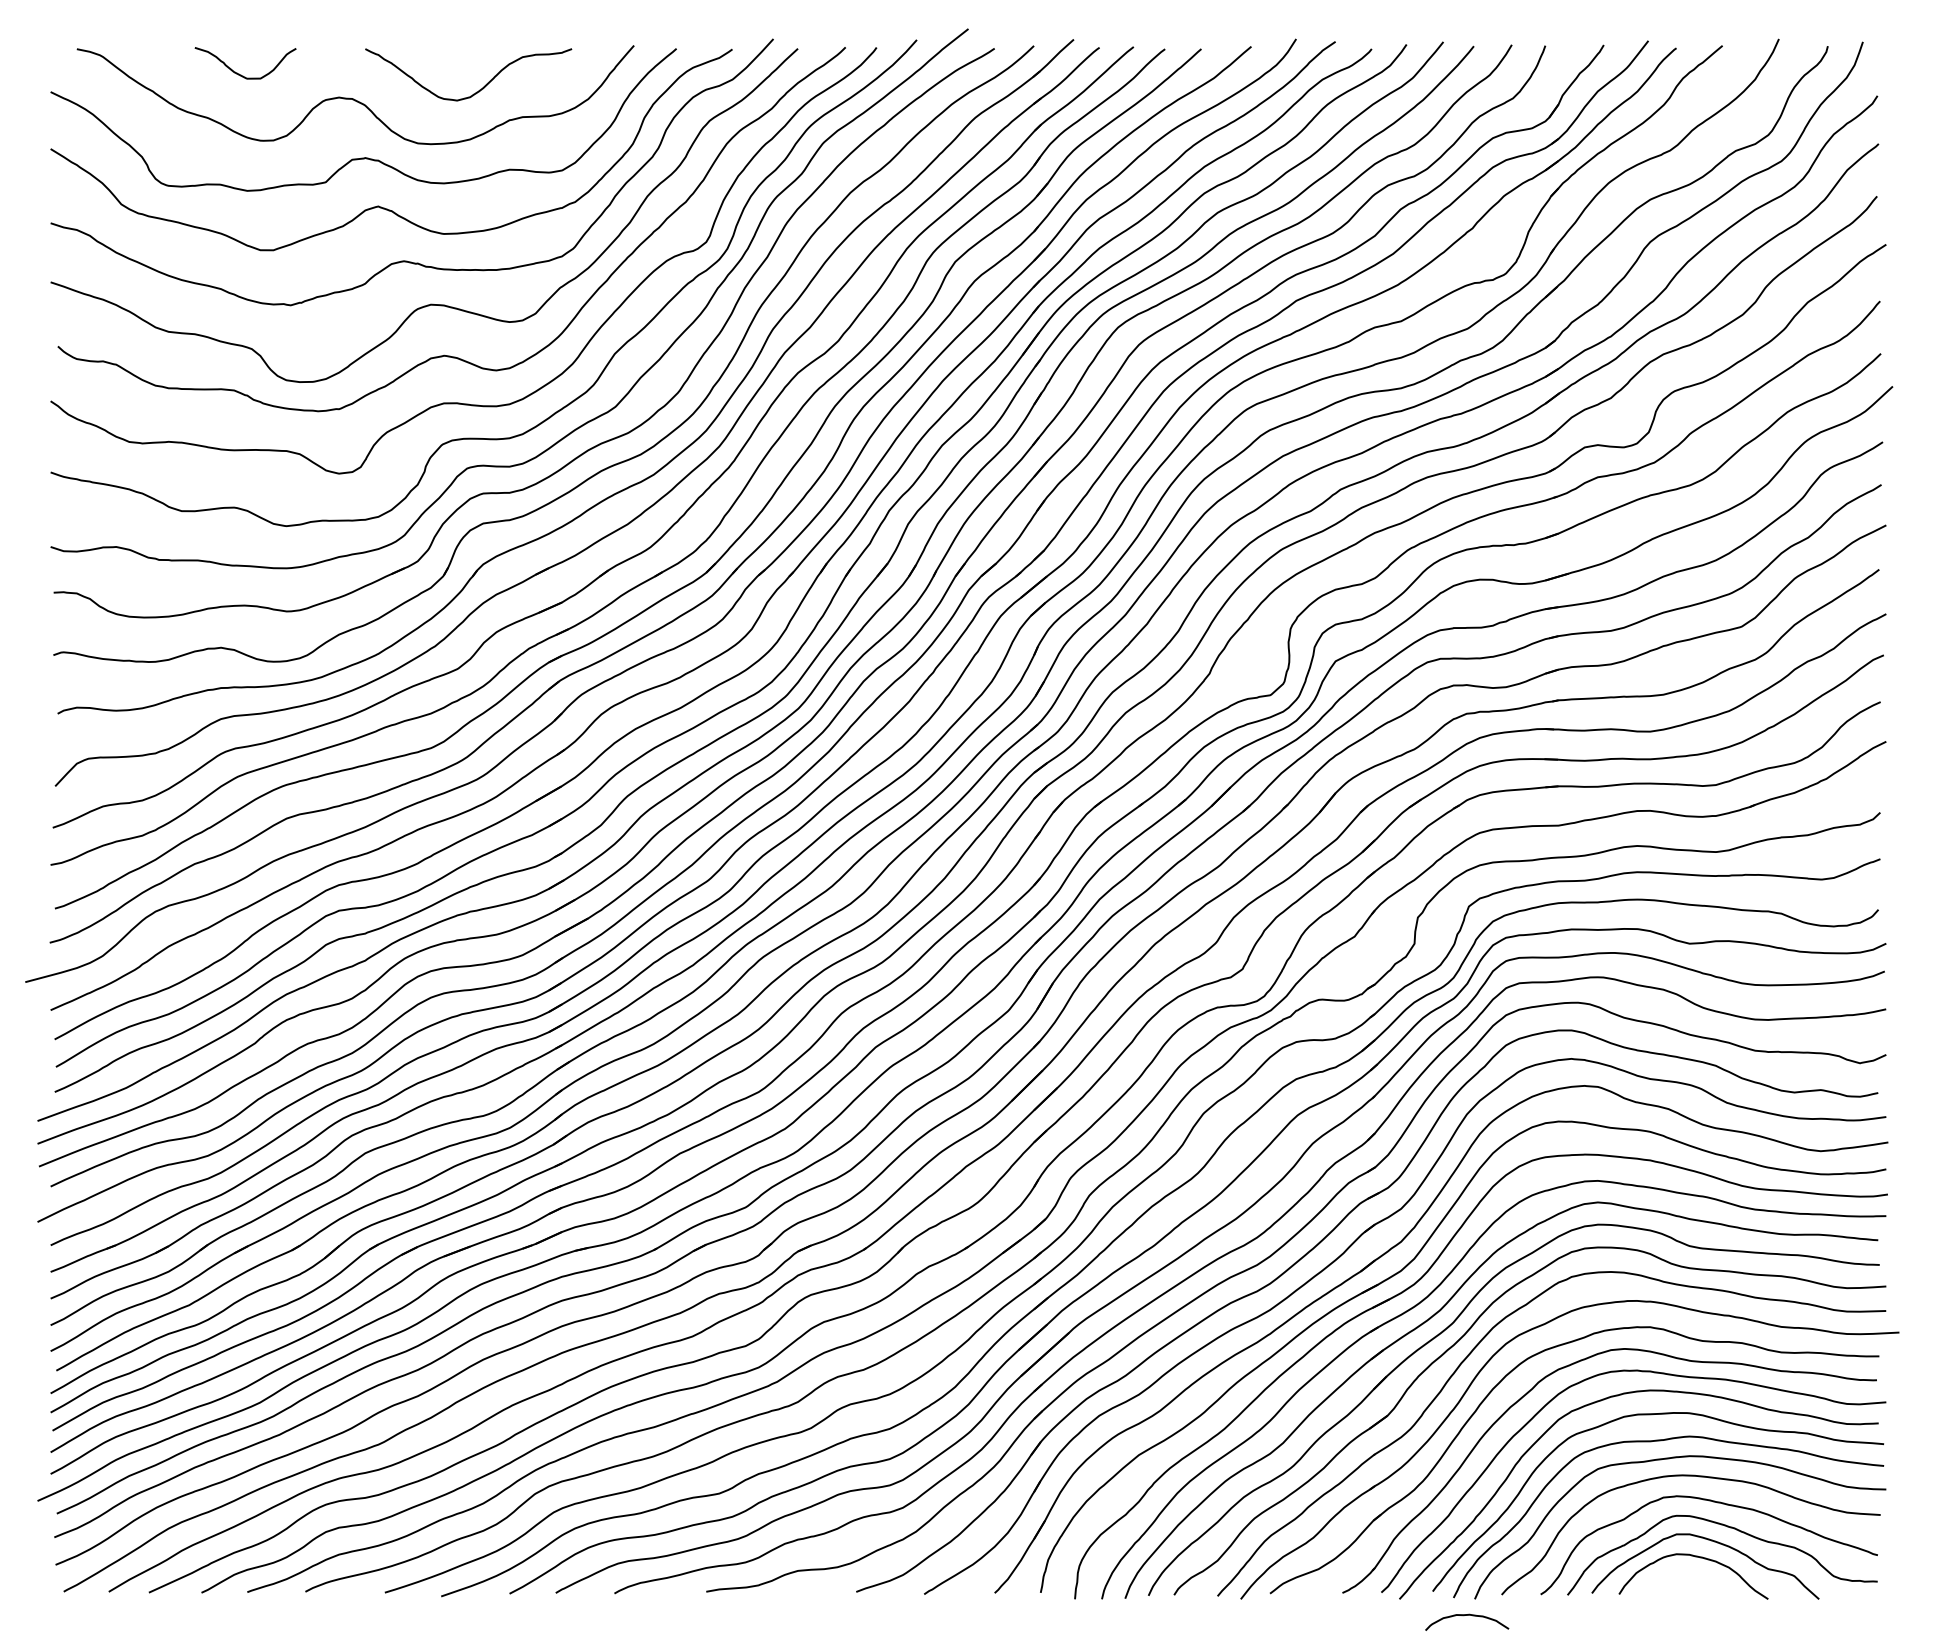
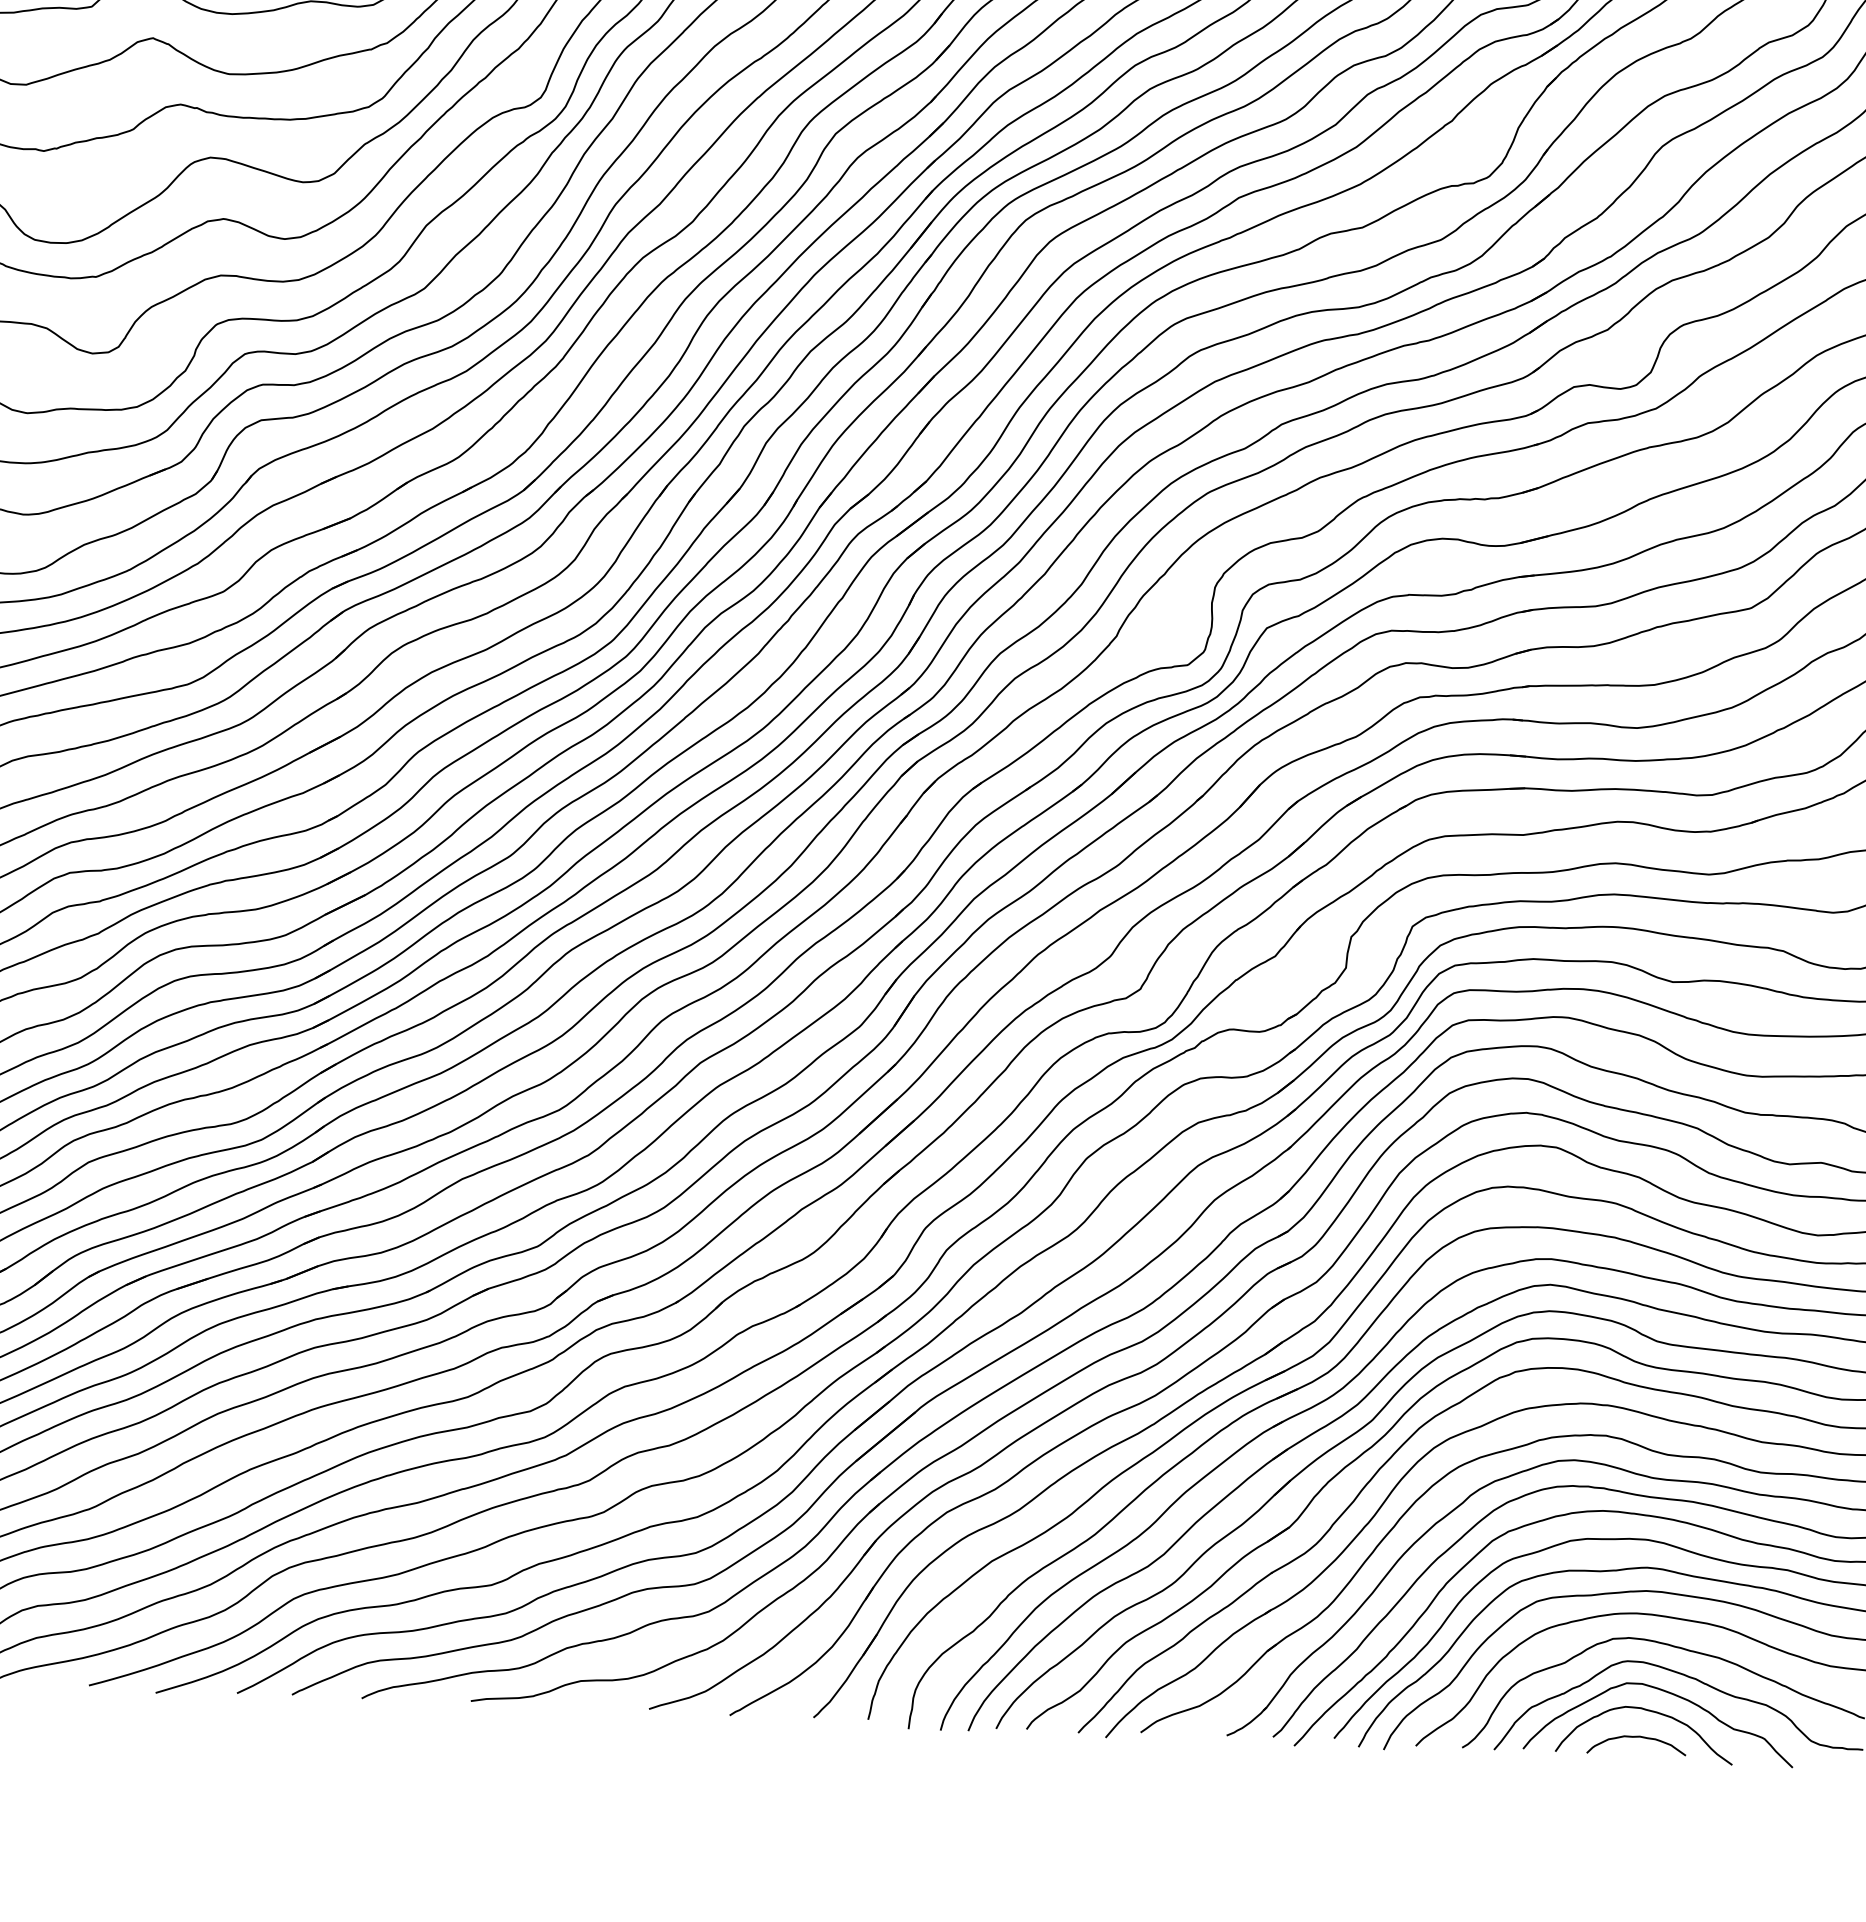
curve: (1467, 1615) -> (1637, 1737), moved

